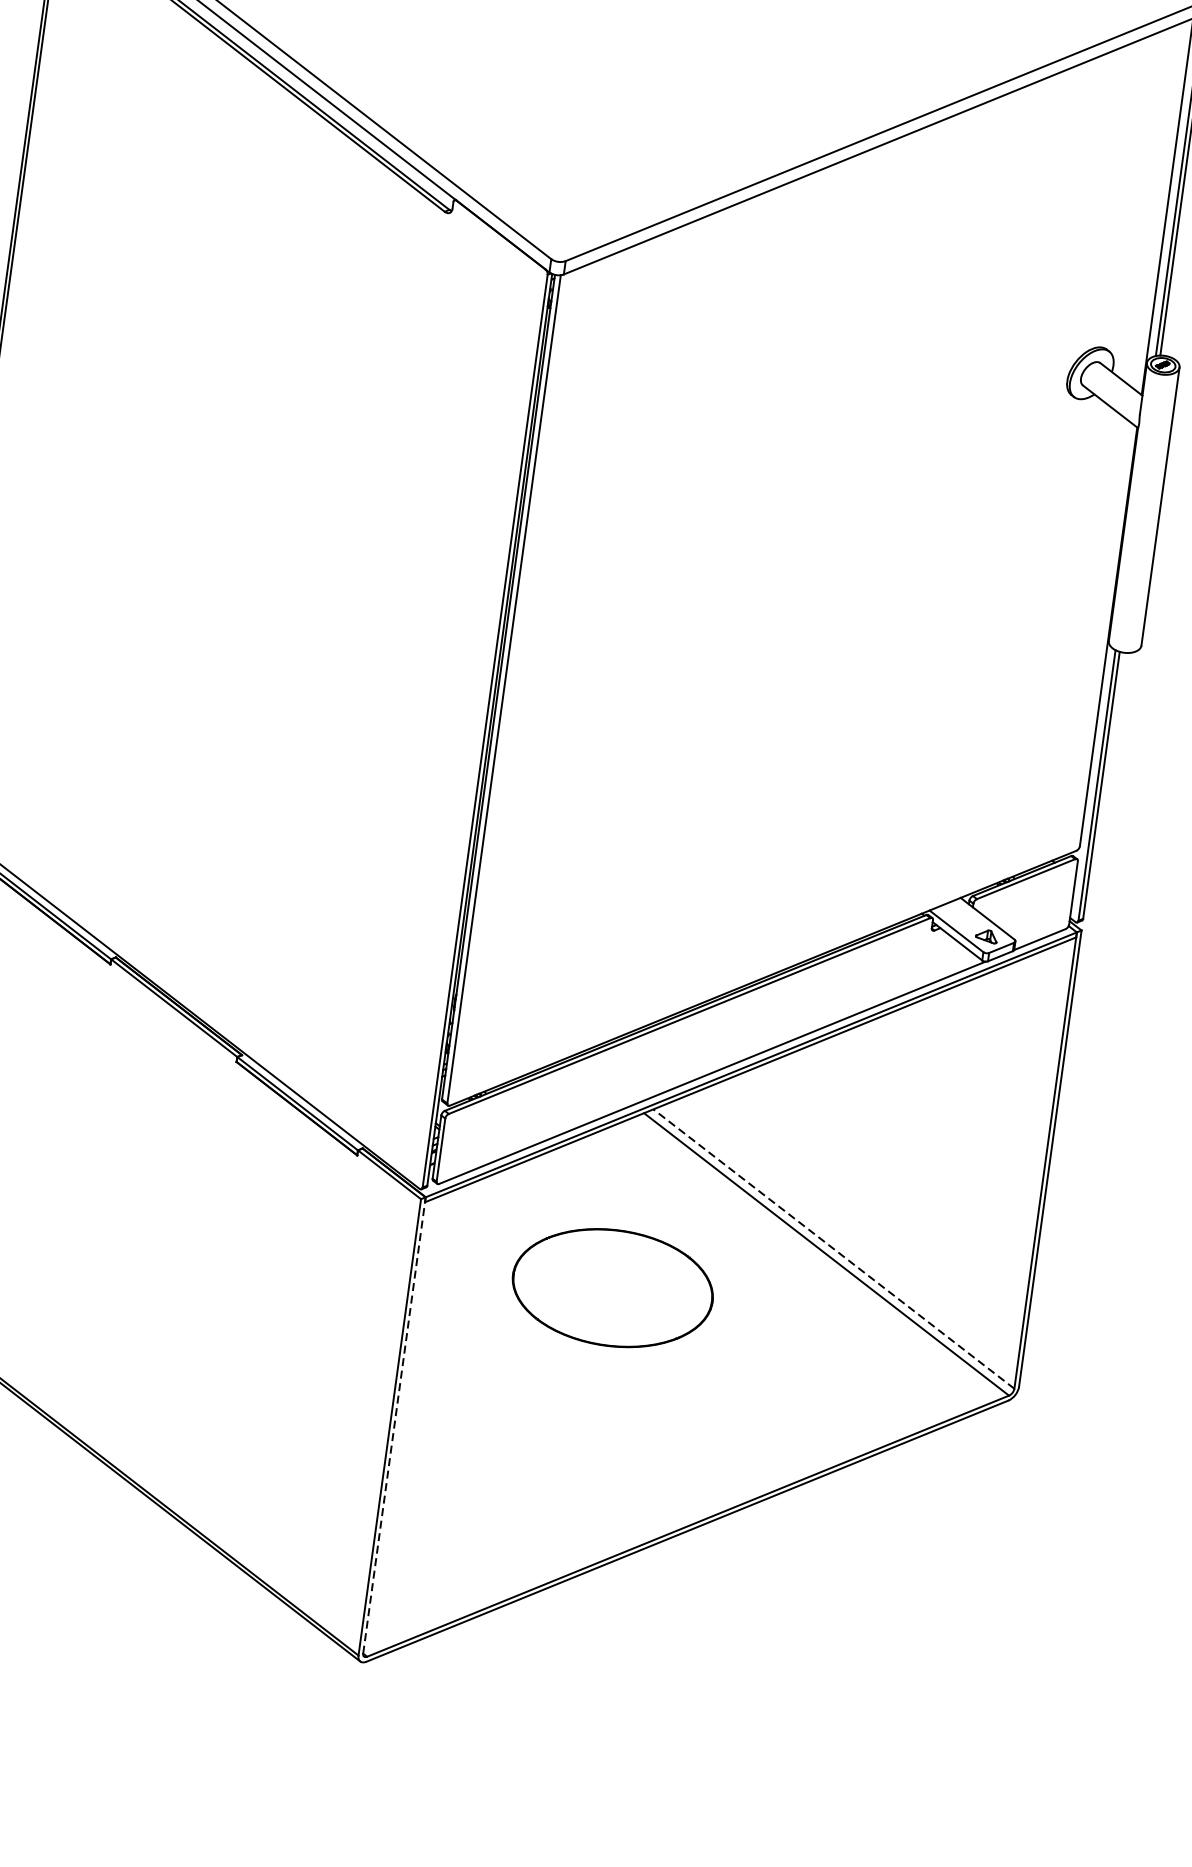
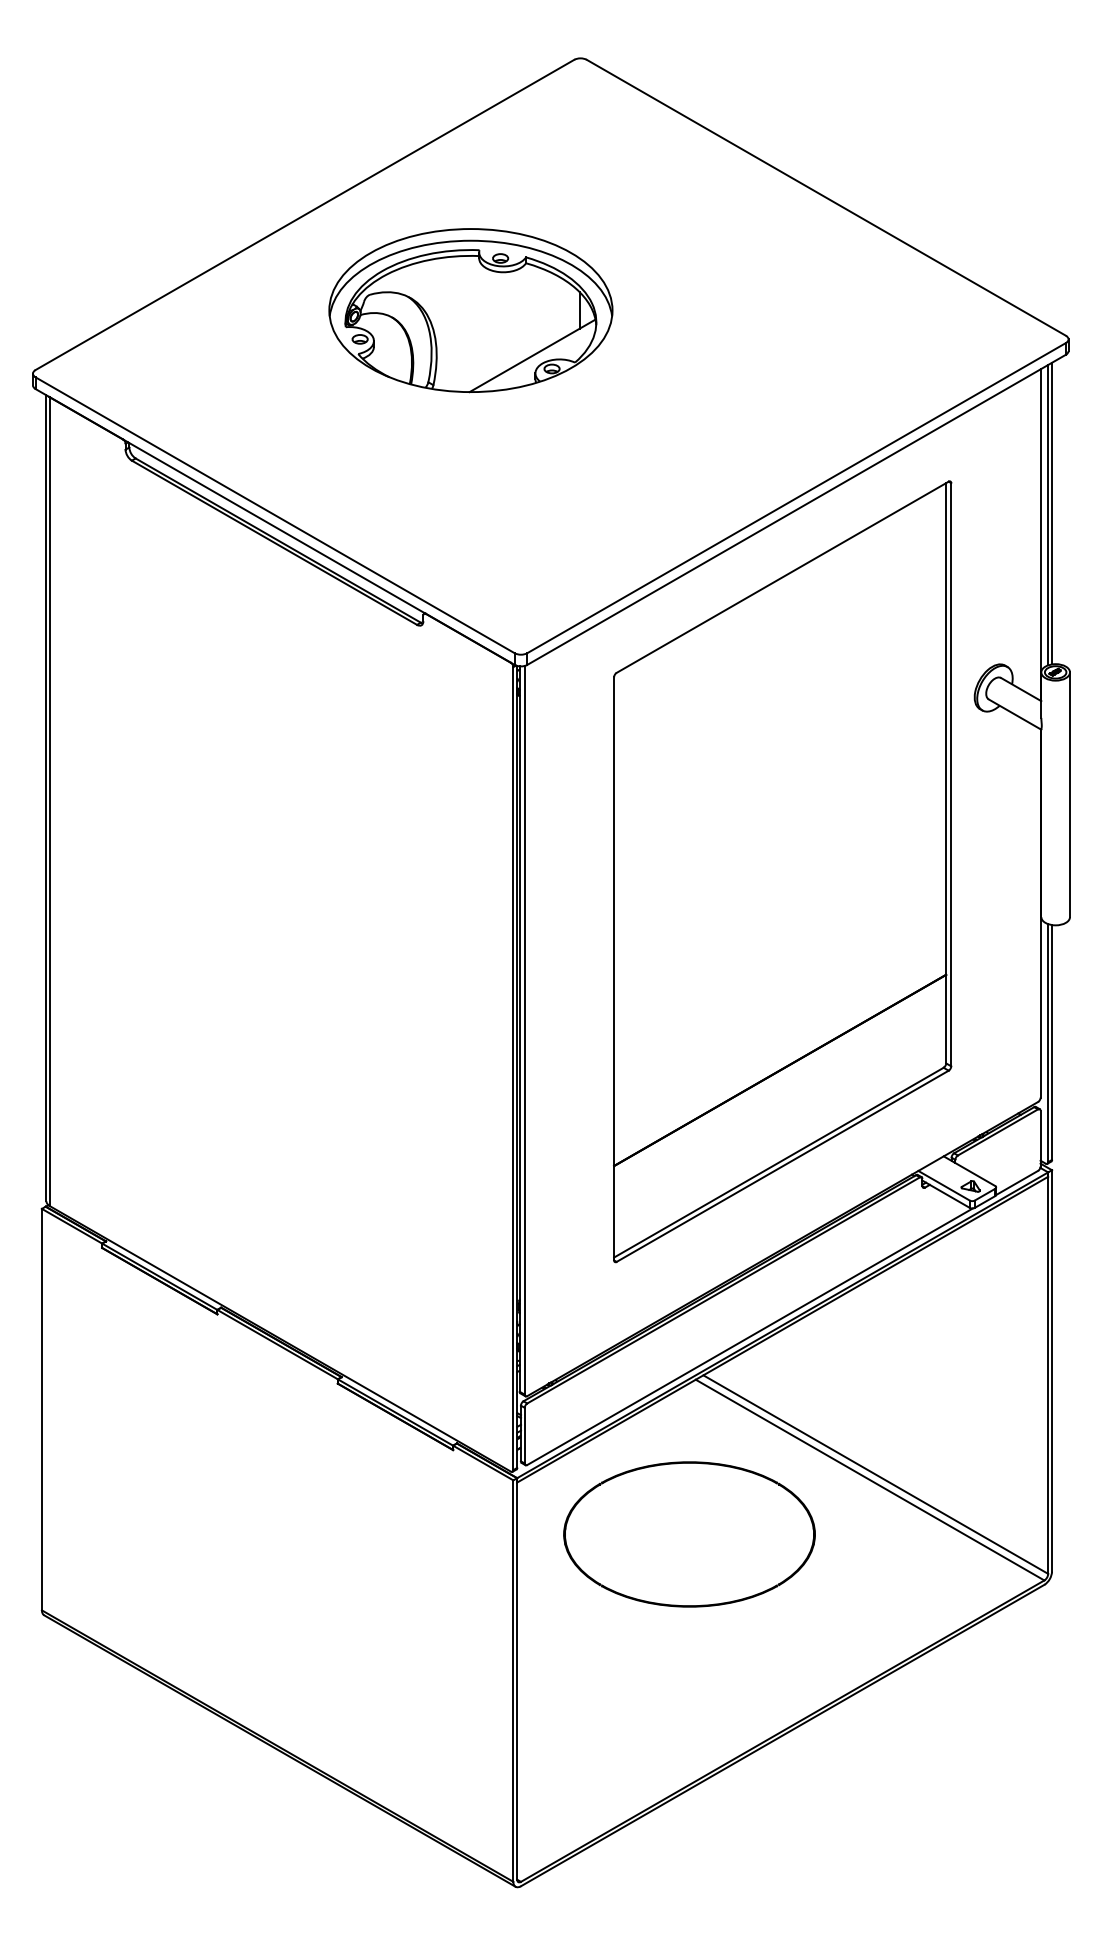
part: (821, 548) -> (782, 871), added
line: (833, 1248) -> (875, 1474), dashed -> solid
part: (612, 1288) -> (689, 1534), size x1.43
line: (394, 1425) -> (517, 1678), dashed -> solid

